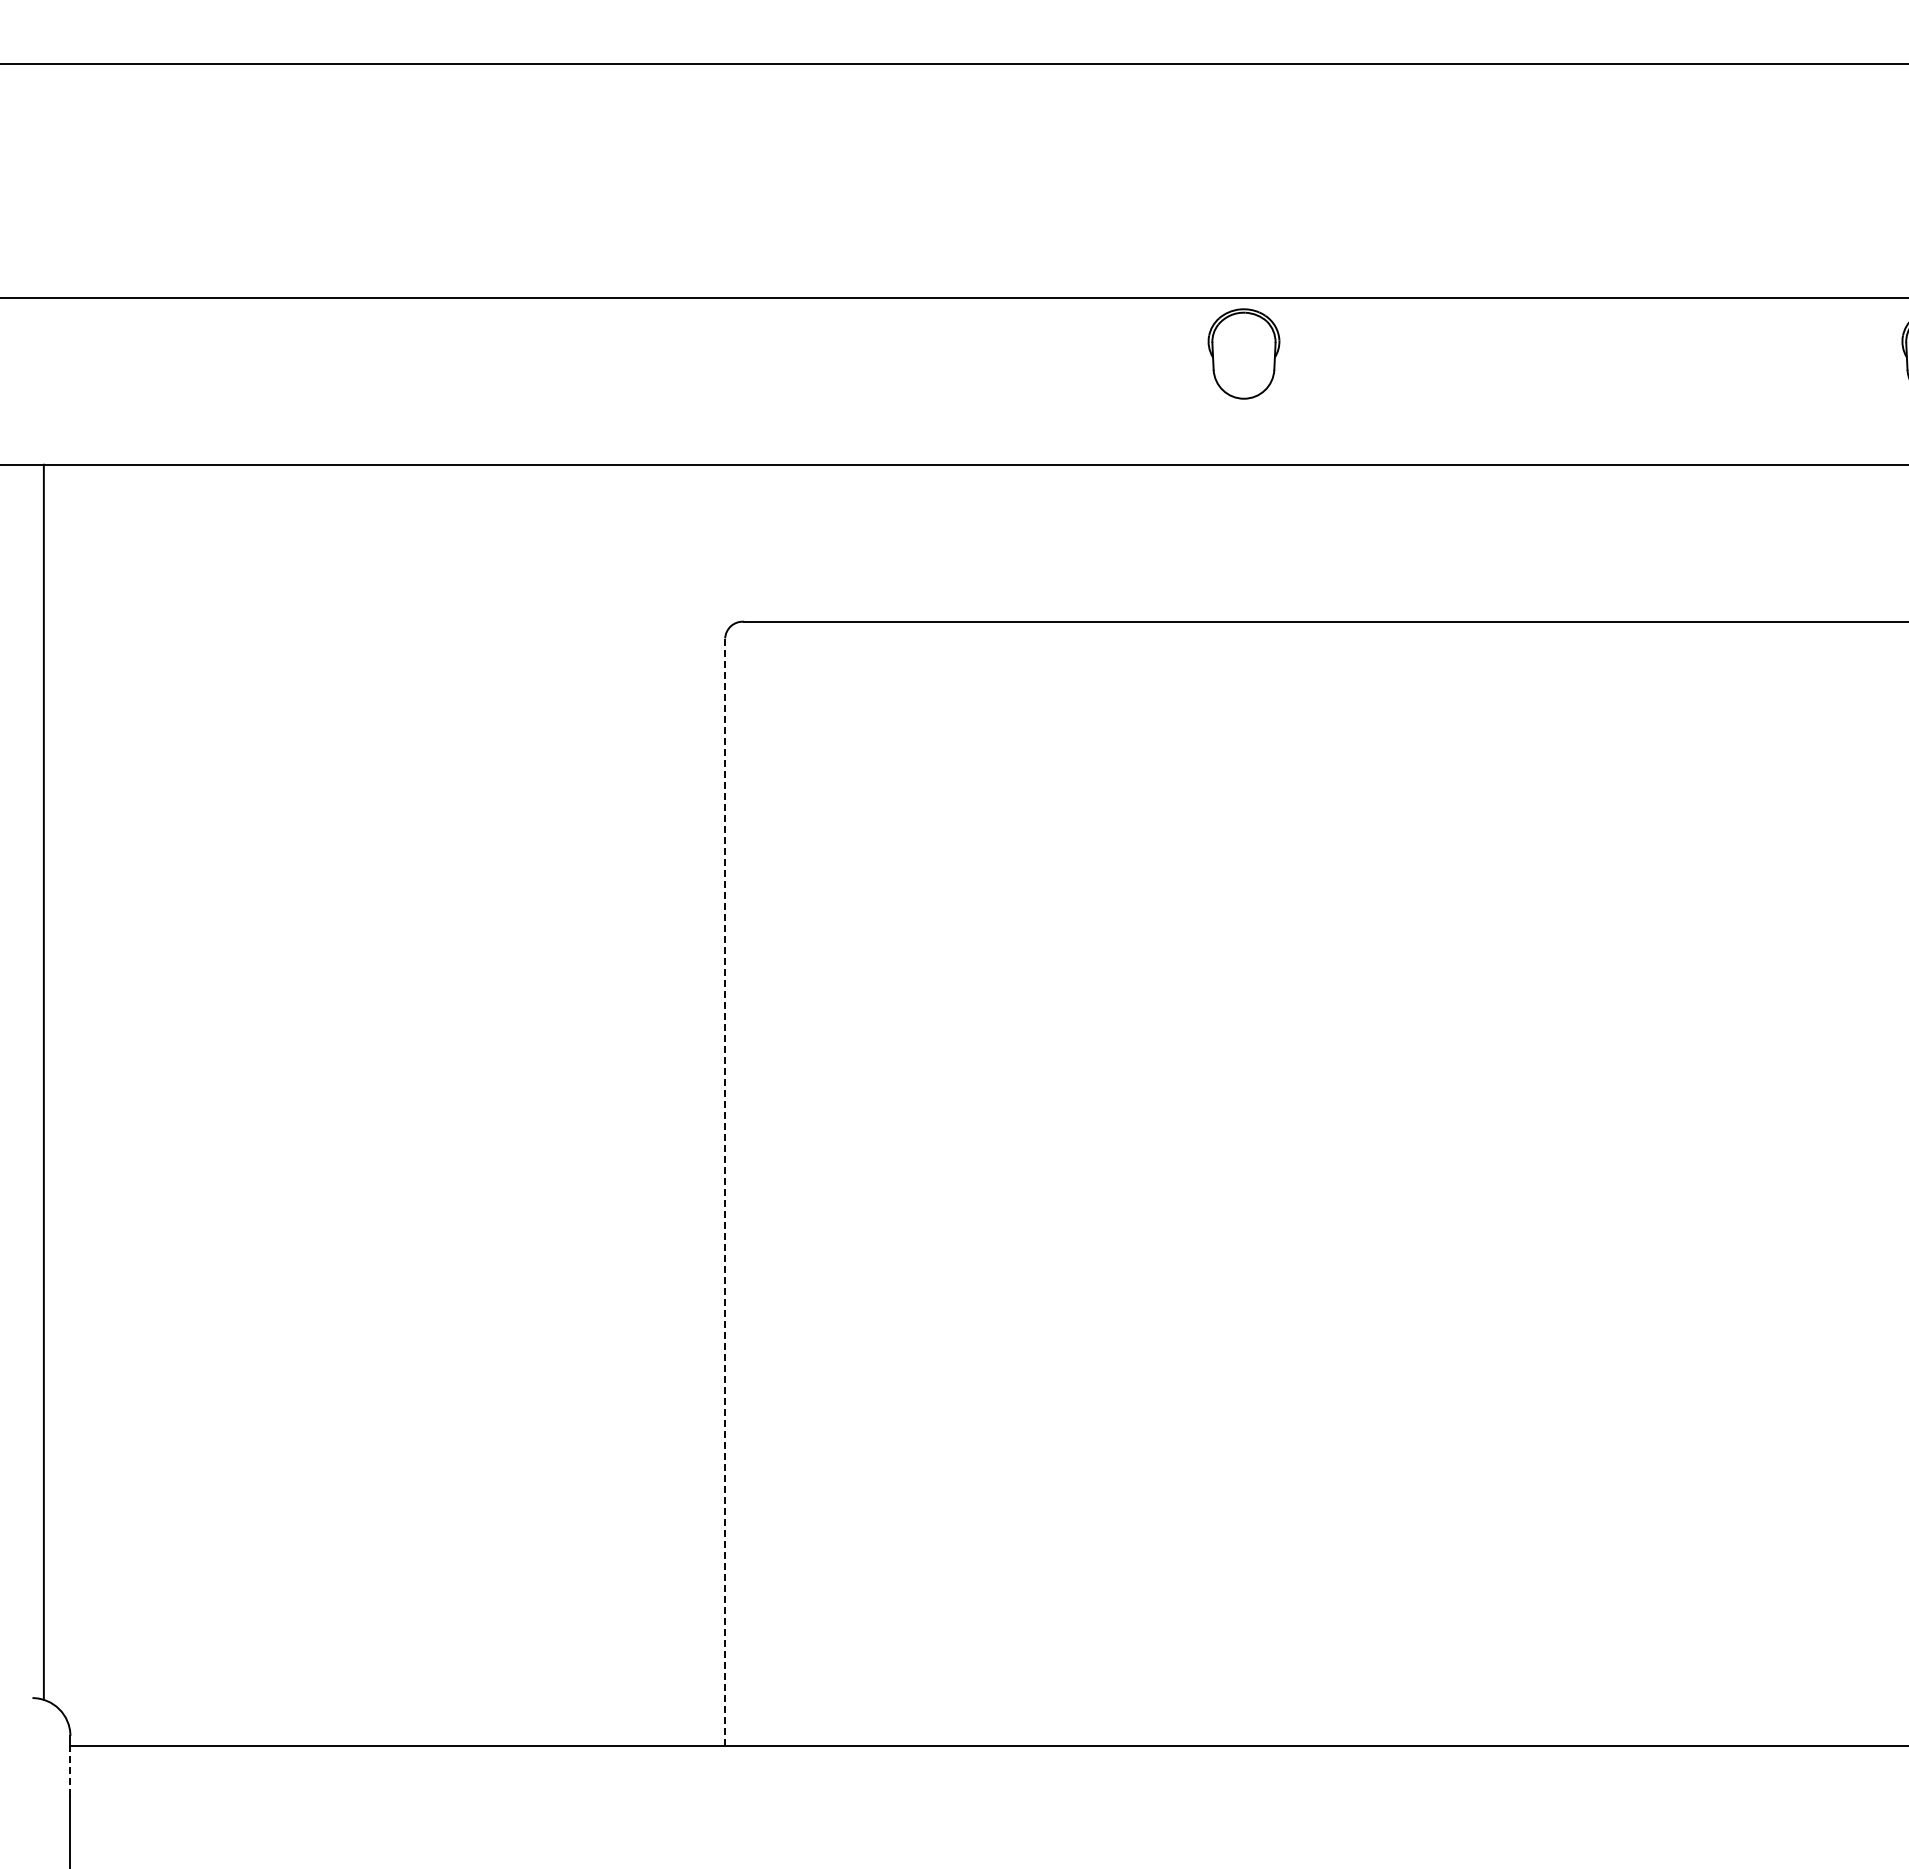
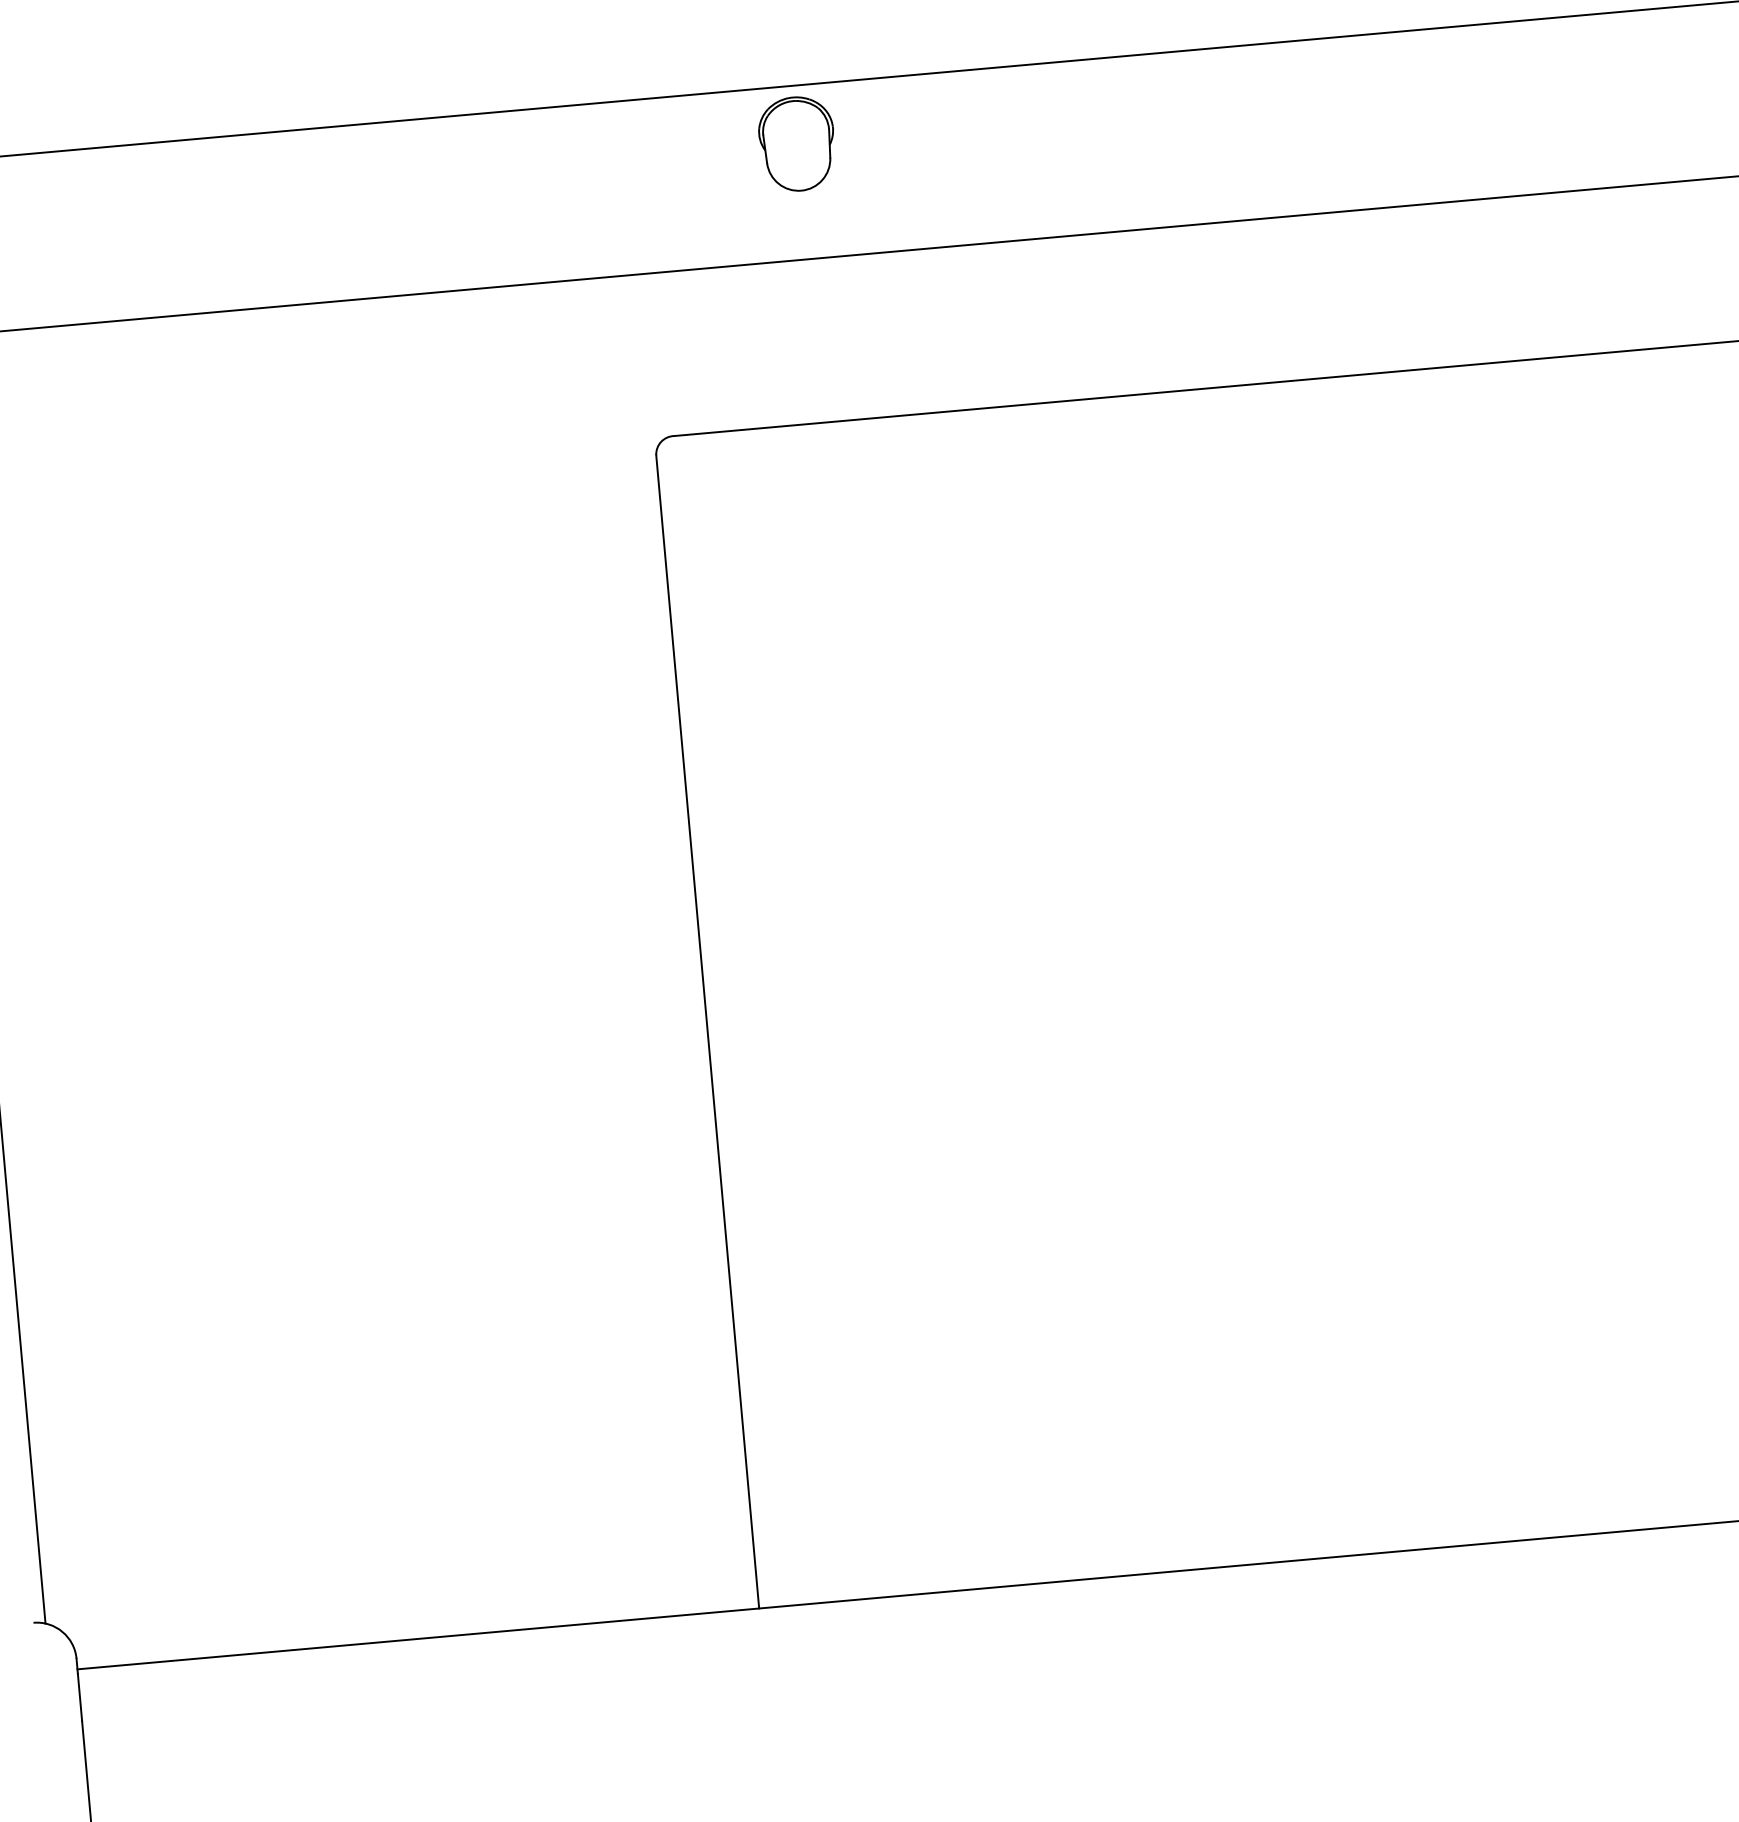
part: (1243, 353) -> (796, 143), moved
line: (725, 1192) -> (708, 1032), dashed -> solid
line: (70, 1773) -> (80, 1697), dashed -> solid

